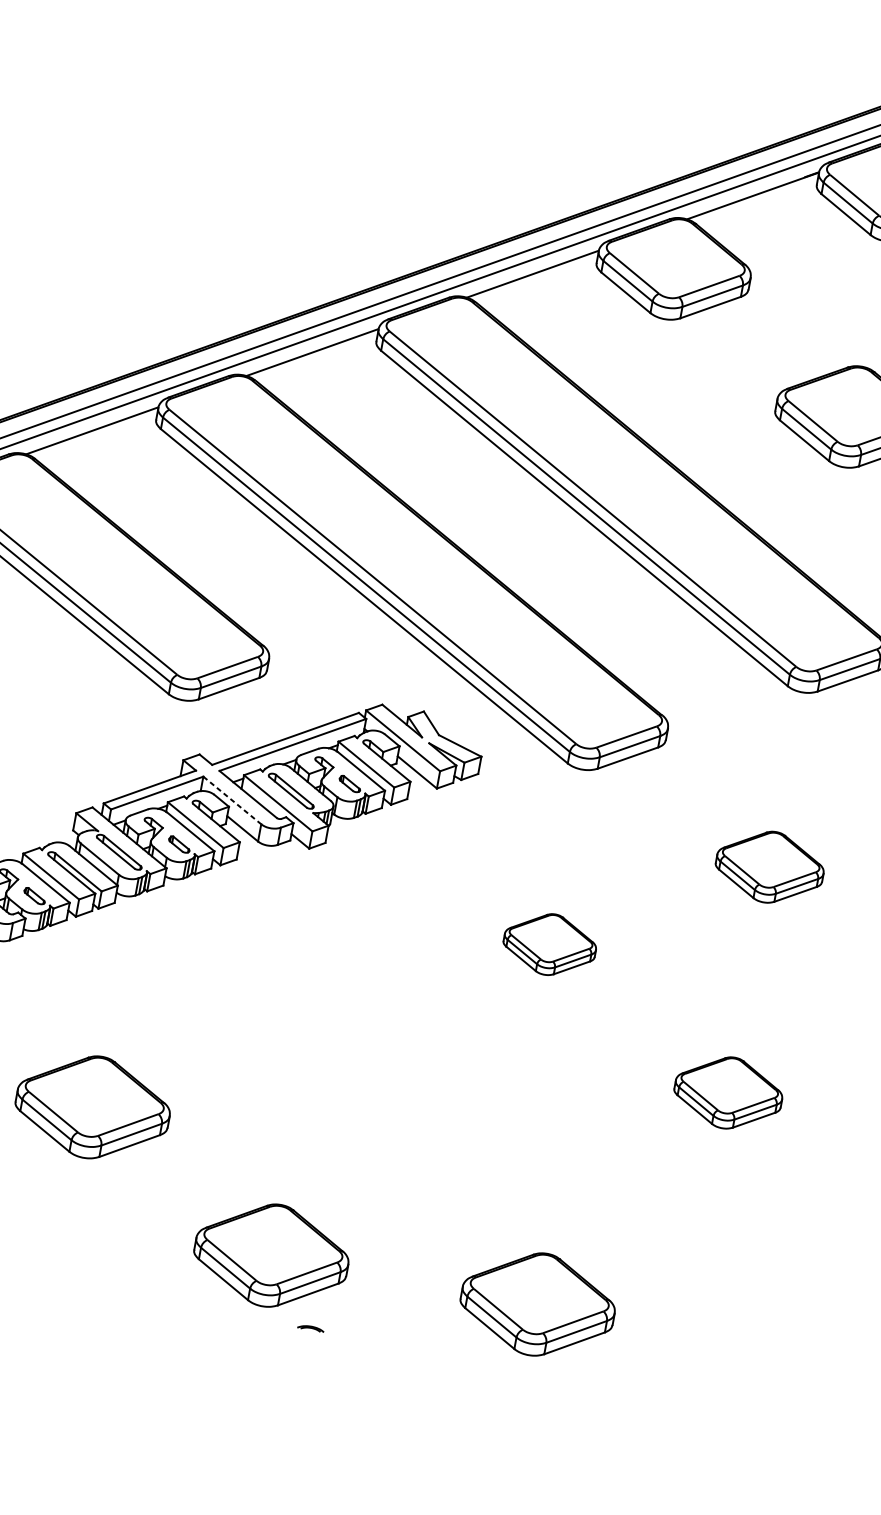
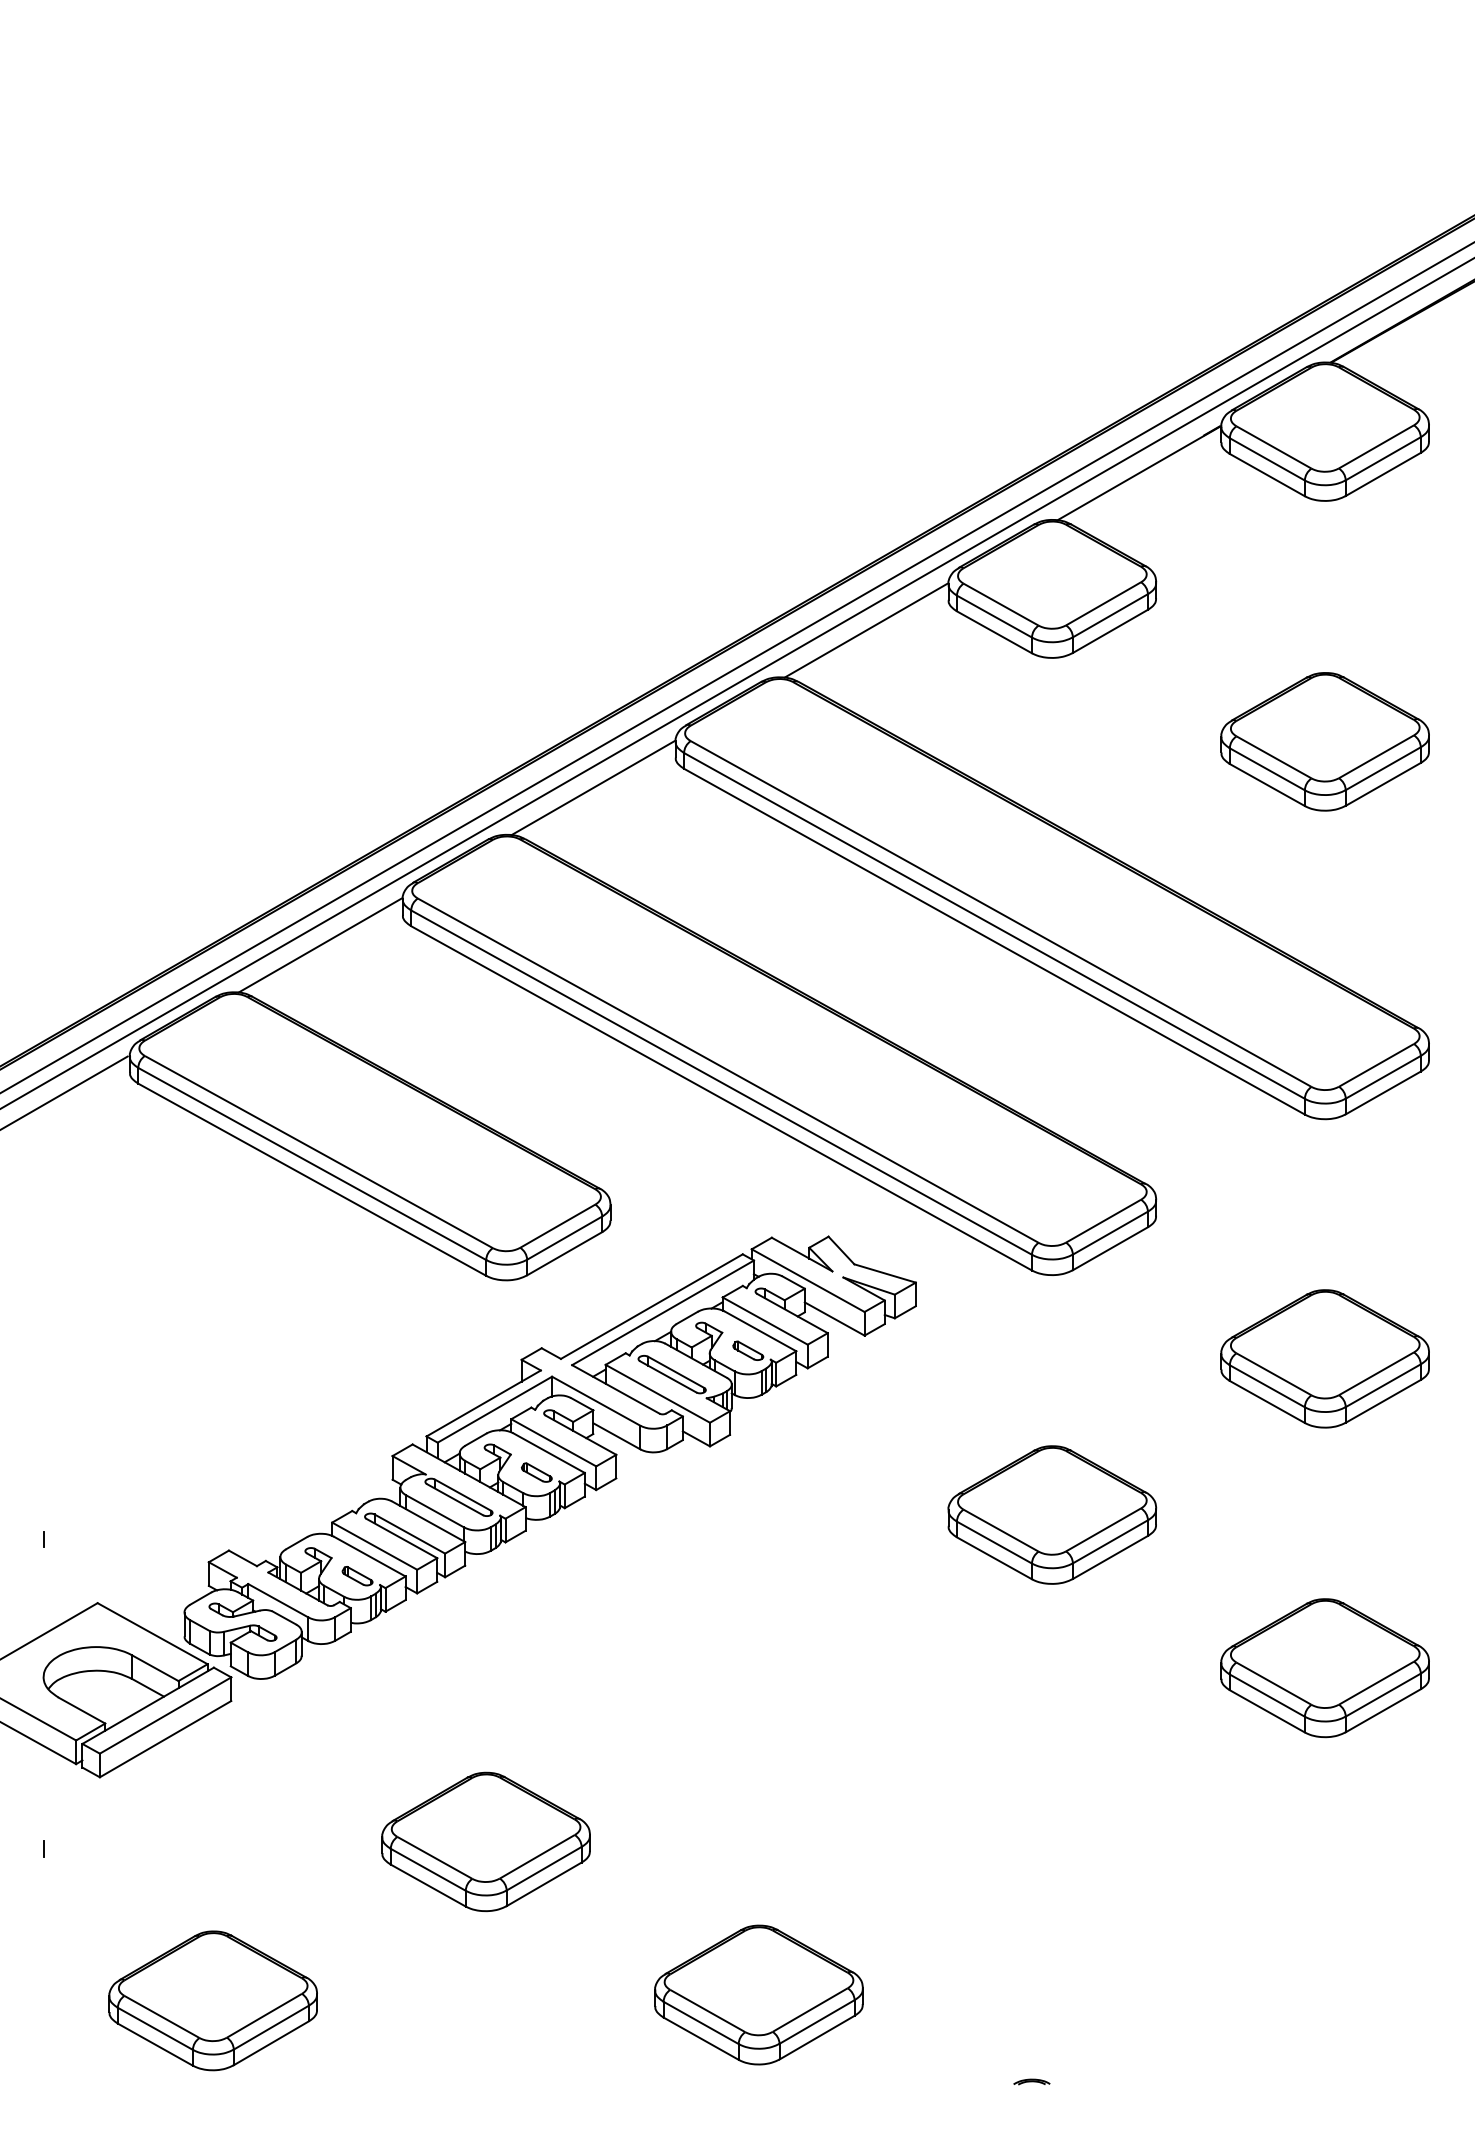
line: (232, 800) -> (596, 1401), dashed -> solid
part: (769, 866) -> (1324, 1358), size x1.43
part: (550, 944) -> (1052, 1514), size x1.67
part: (727, 1093) -> (1324, 1668), size x1.43
part: (537, 1304) -> (1123, 1994), removed
part: (310, 1327) -> (1031, 2081), moved

